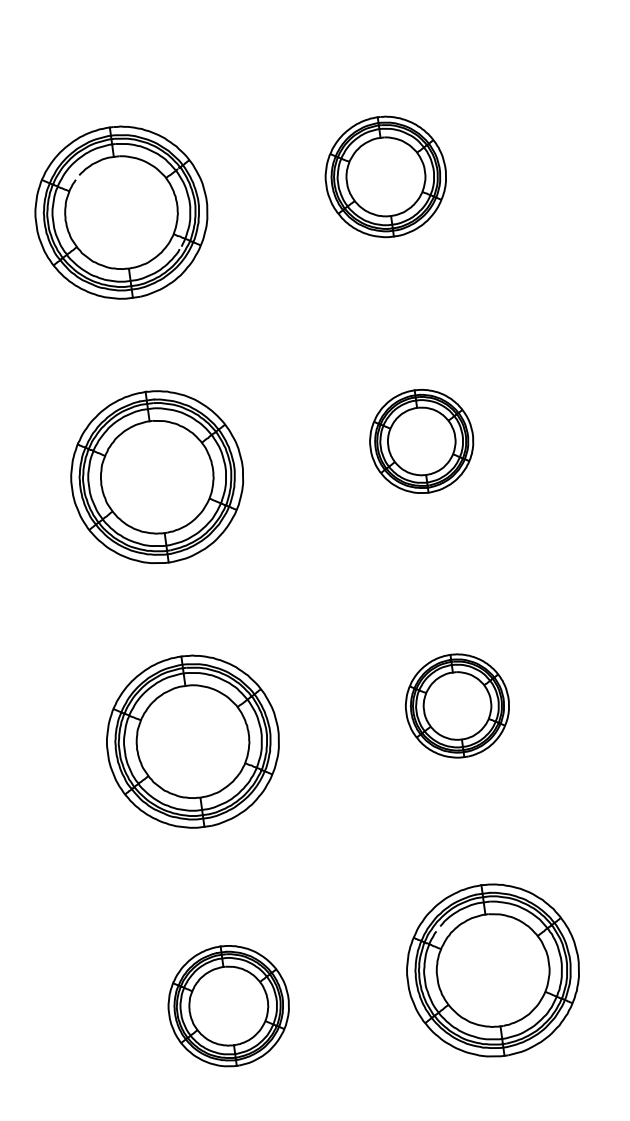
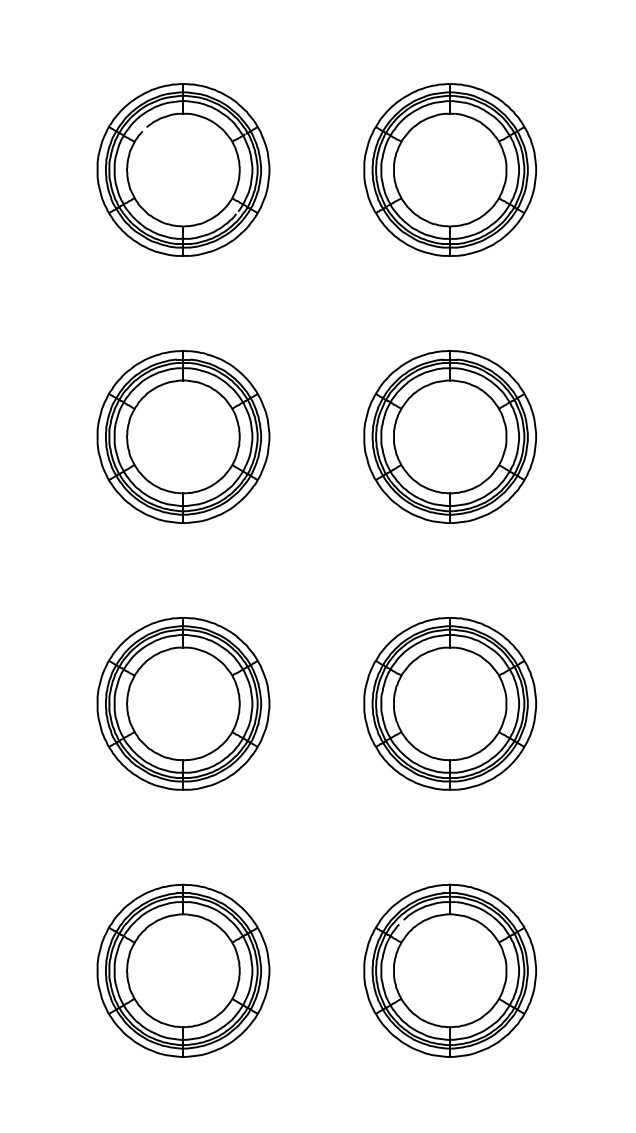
part: (386, 176) -> (450, 169), size x1.43
part: (421, 440) -> (450, 436), size x1.67
part: (457, 705) -> (450, 703), size x1.67
part: (228, 1005) -> (183, 970), size x1.43

